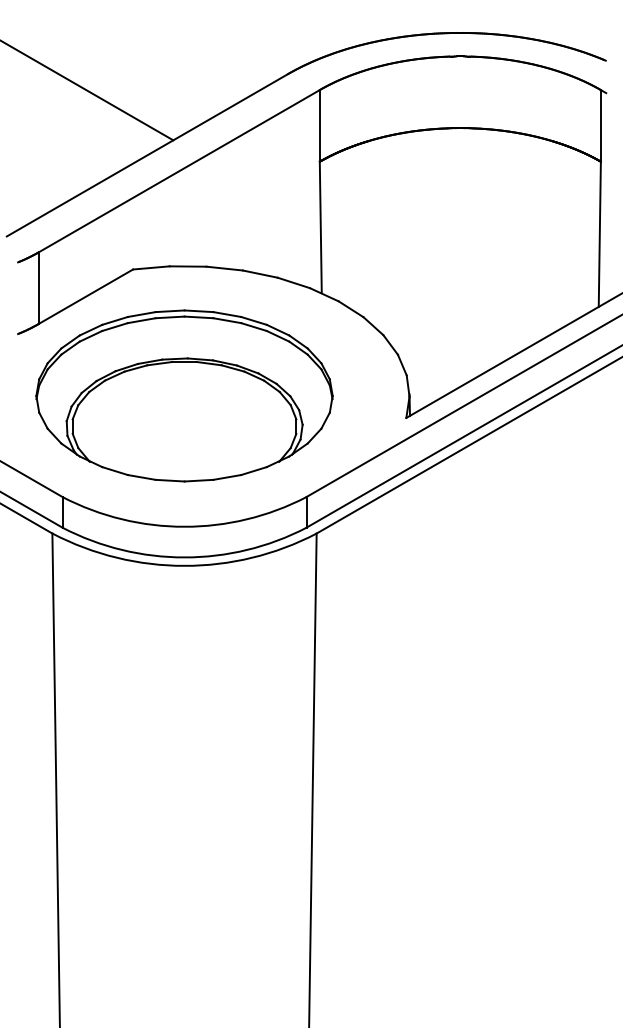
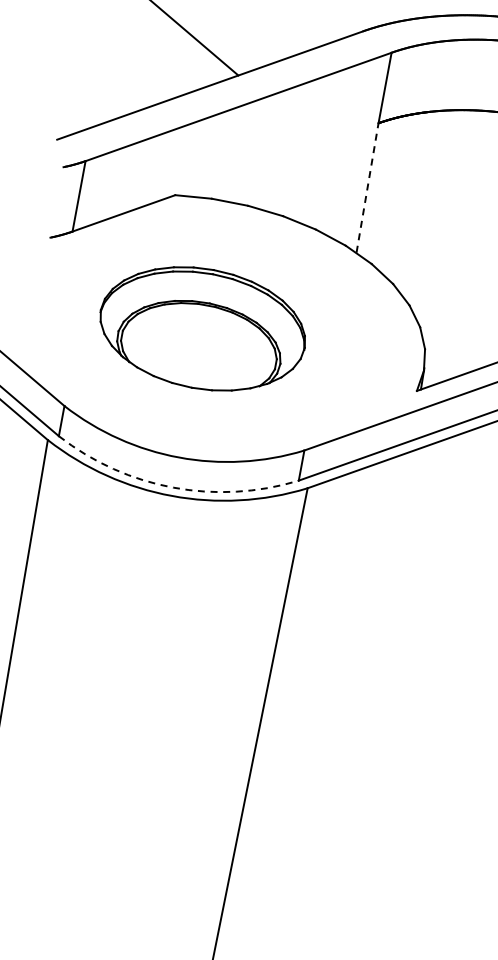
line: (320, 227) -> (367, 188), solid -> dashed
part: (184, 395) -> (202, 328), size x0.7
arc: (184, 557) -> (173, 487), solid -> dashed

